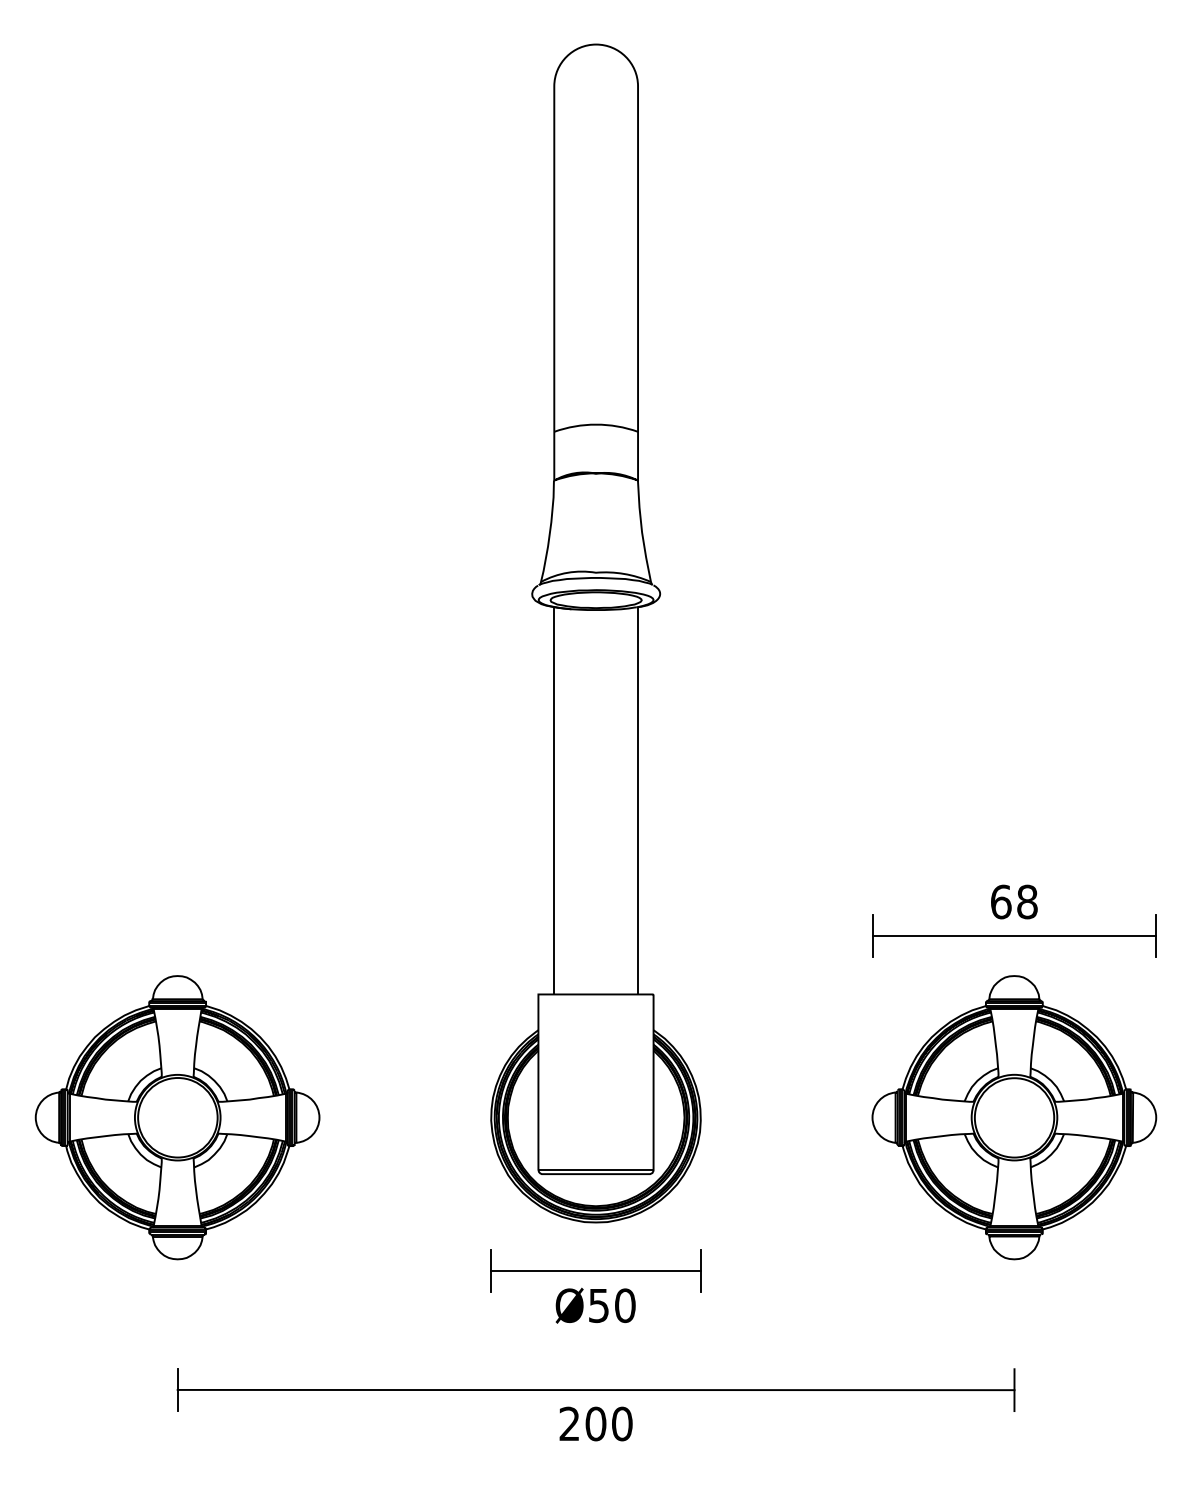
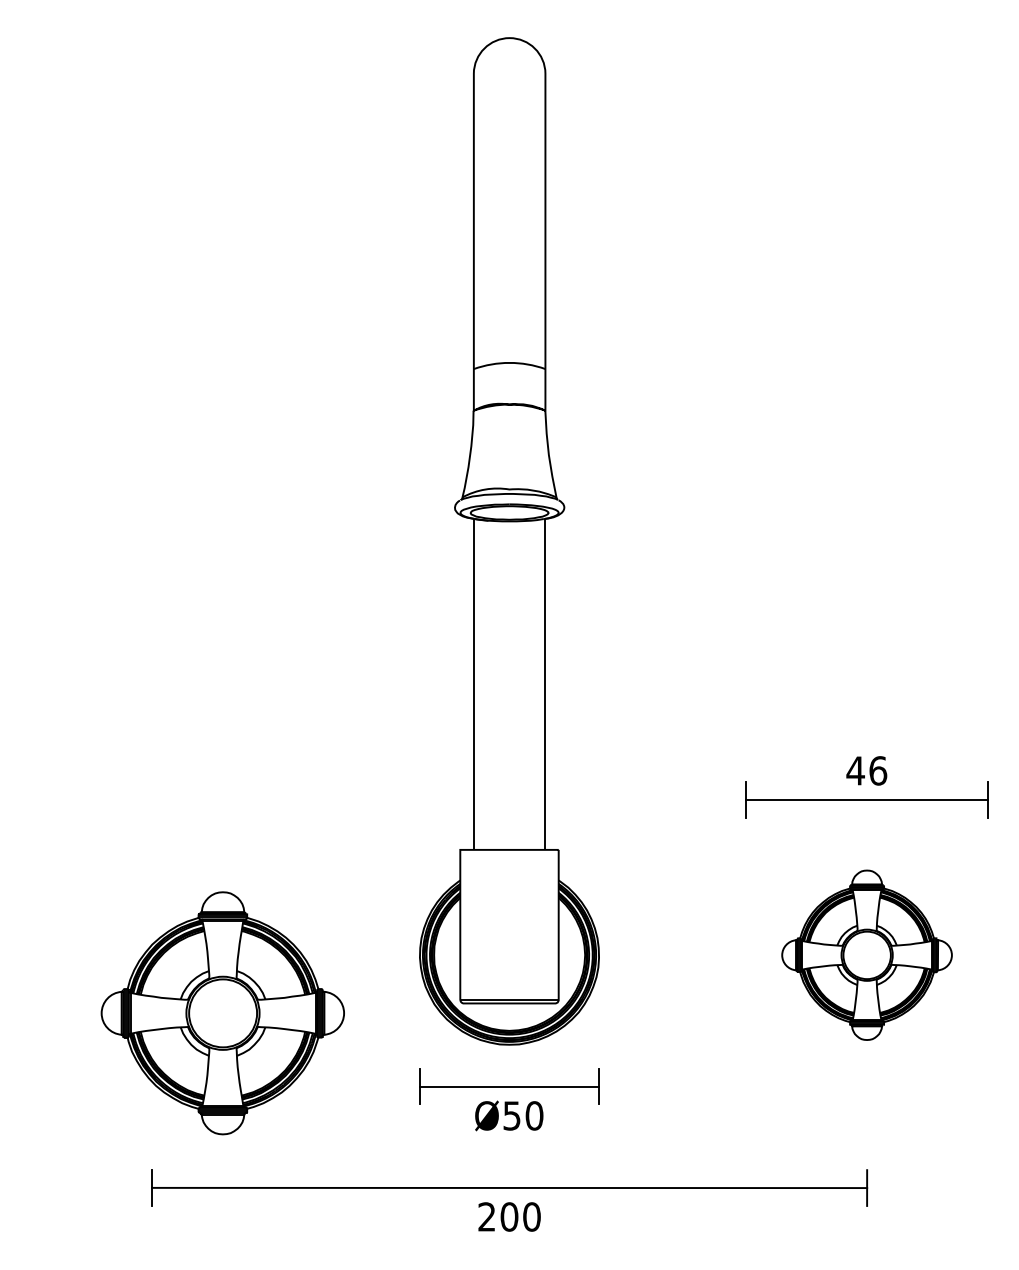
text: (1013, 901) -> (866, 770), 68 -> 46
part: (177, 1117) -> (222, 1013), moved
part: (1014, 1117) -> (867, 955), size x0.7

